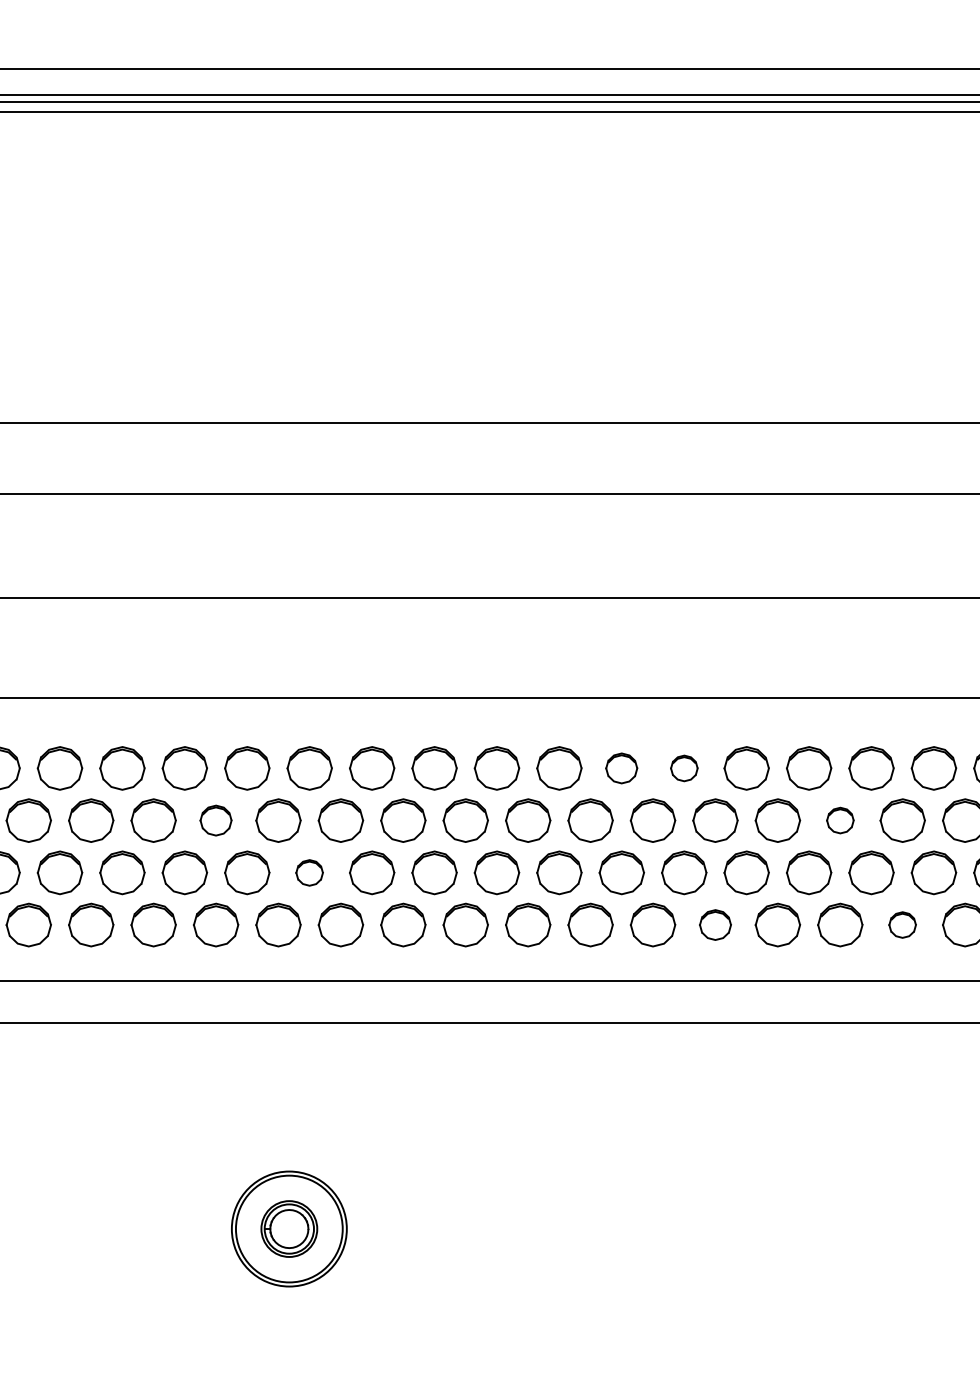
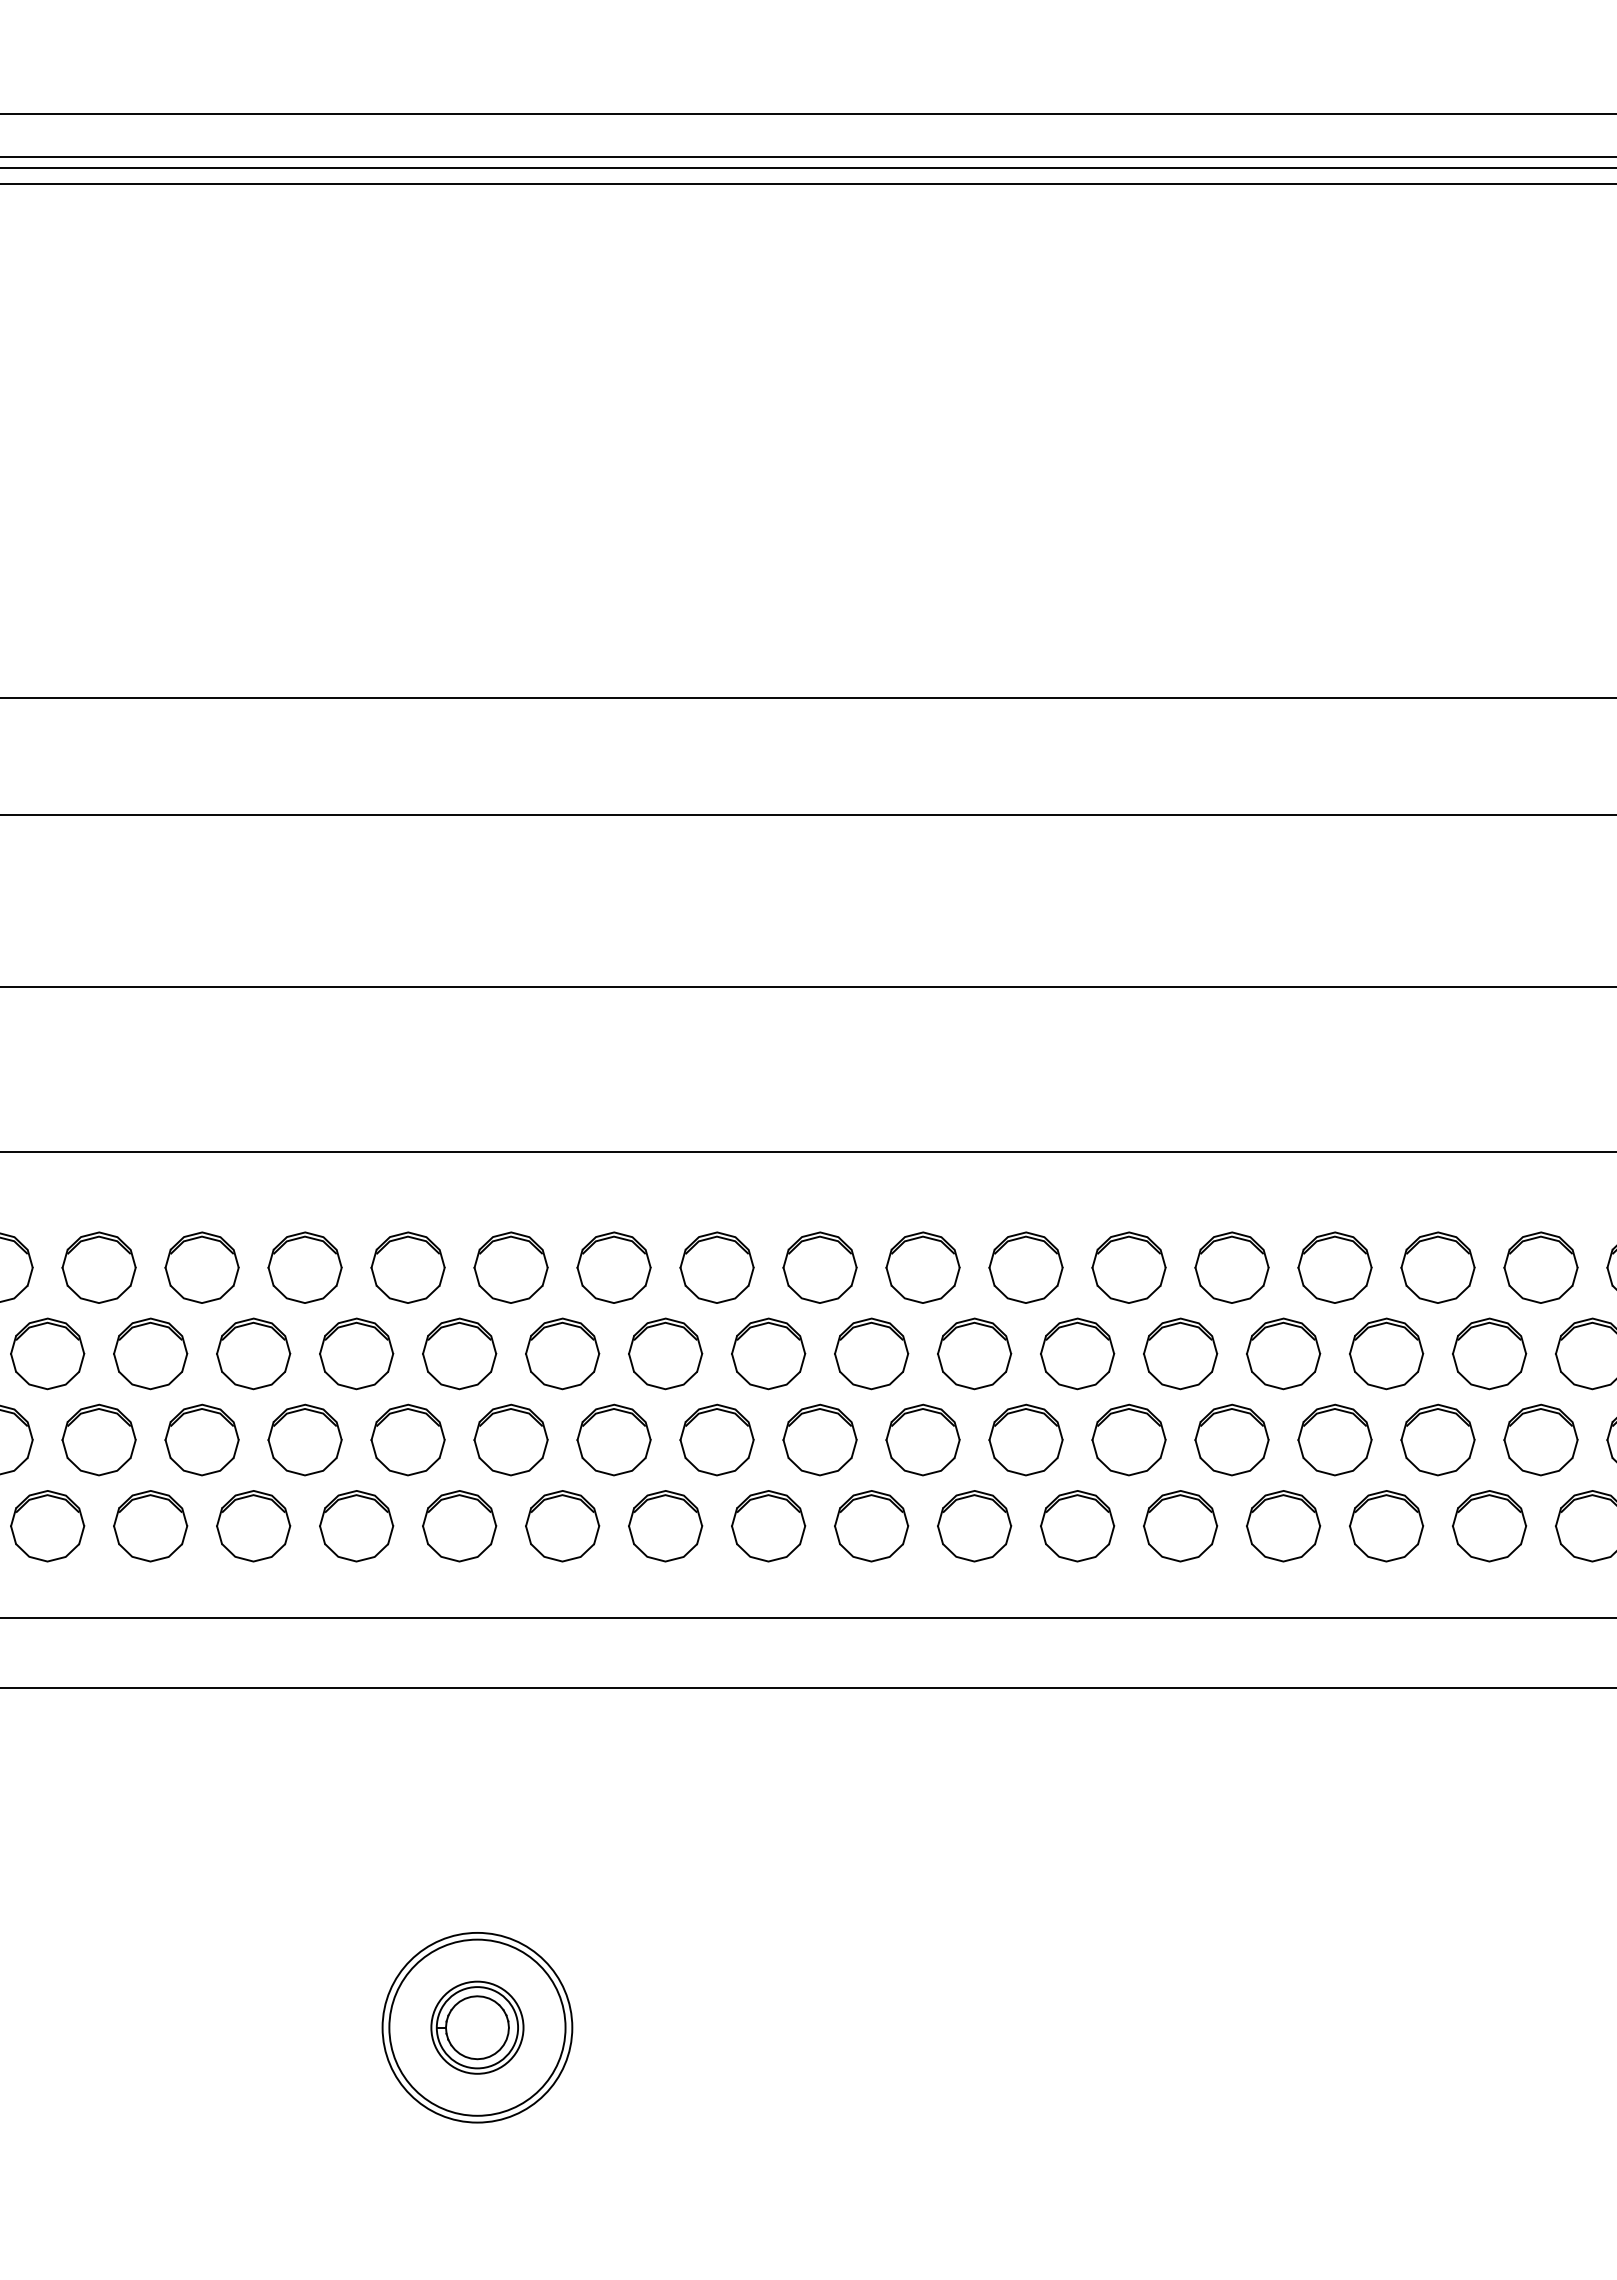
part: (621, 768) -> (1025, 1267), size x1.43
part: (684, 768) -> (1129, 1267), size x1.67
part: (215, 820) -> (355, 1353), size x1.43
part: (840, 820) -> (1386, 1353), size x1.67
part: (309, 872) -> (510, 1439), size x1.67
part: (715, 924) -> (1180, 1525), size x1.43
part: (902, 924) -> (1489, 1525), size x1.67

